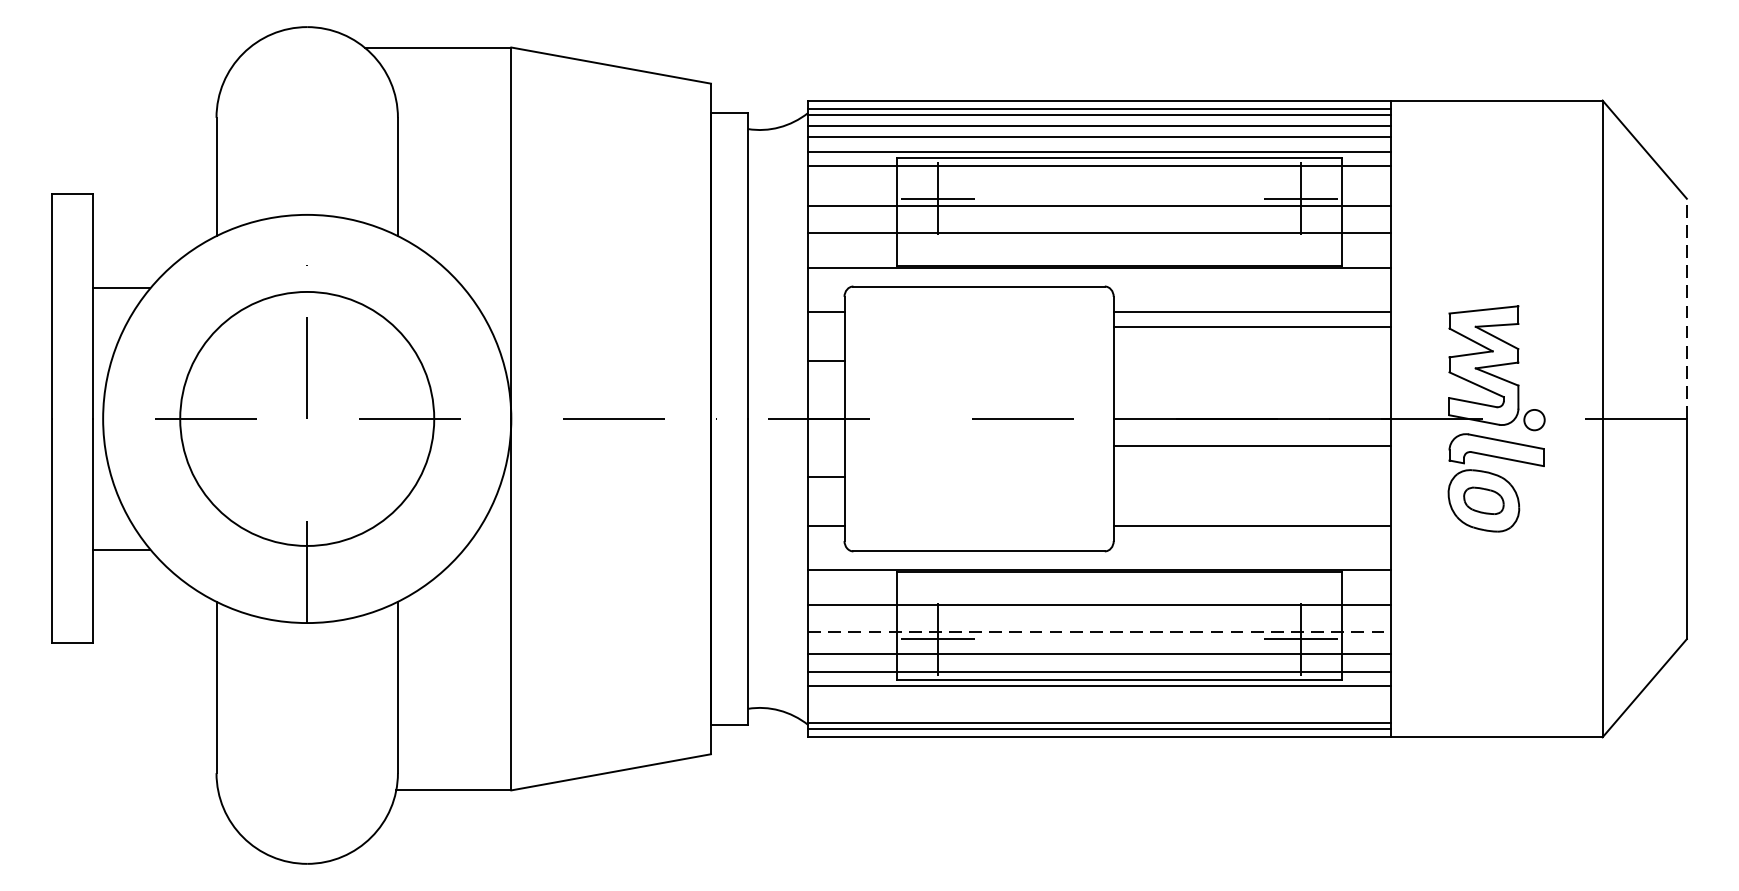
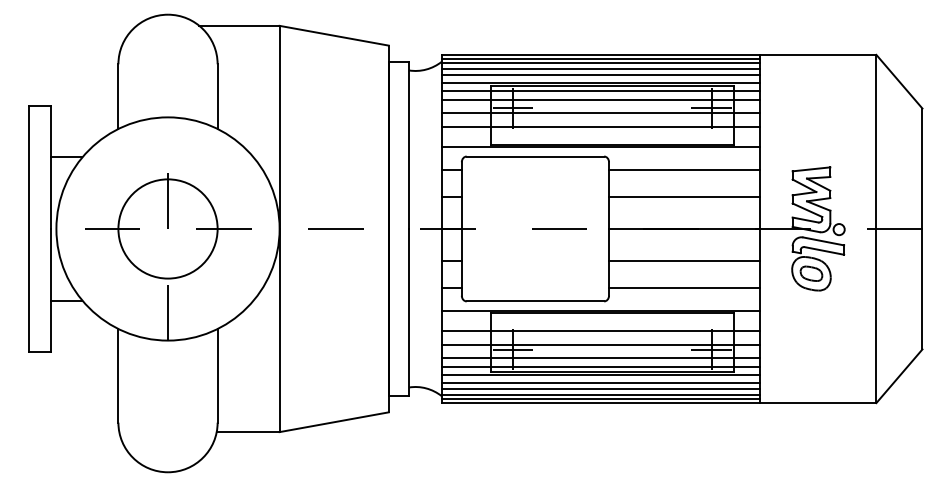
line: (1099, 183) -> (601, 100), added
line: (1686, 308) -> (922, 168), dashed -> solid
line: (1251, 326) -> (684, 197), moved
circle: (306, 418) -> (167, 228), size x0.71
line: (1251, 445) -> (684, 260), moved
line: (1099, 632) -> (601, 345), dashed -> solid
line: (1099, 701) -> (601, 383), added
line: (1099, 712) -> (601, 389), added

